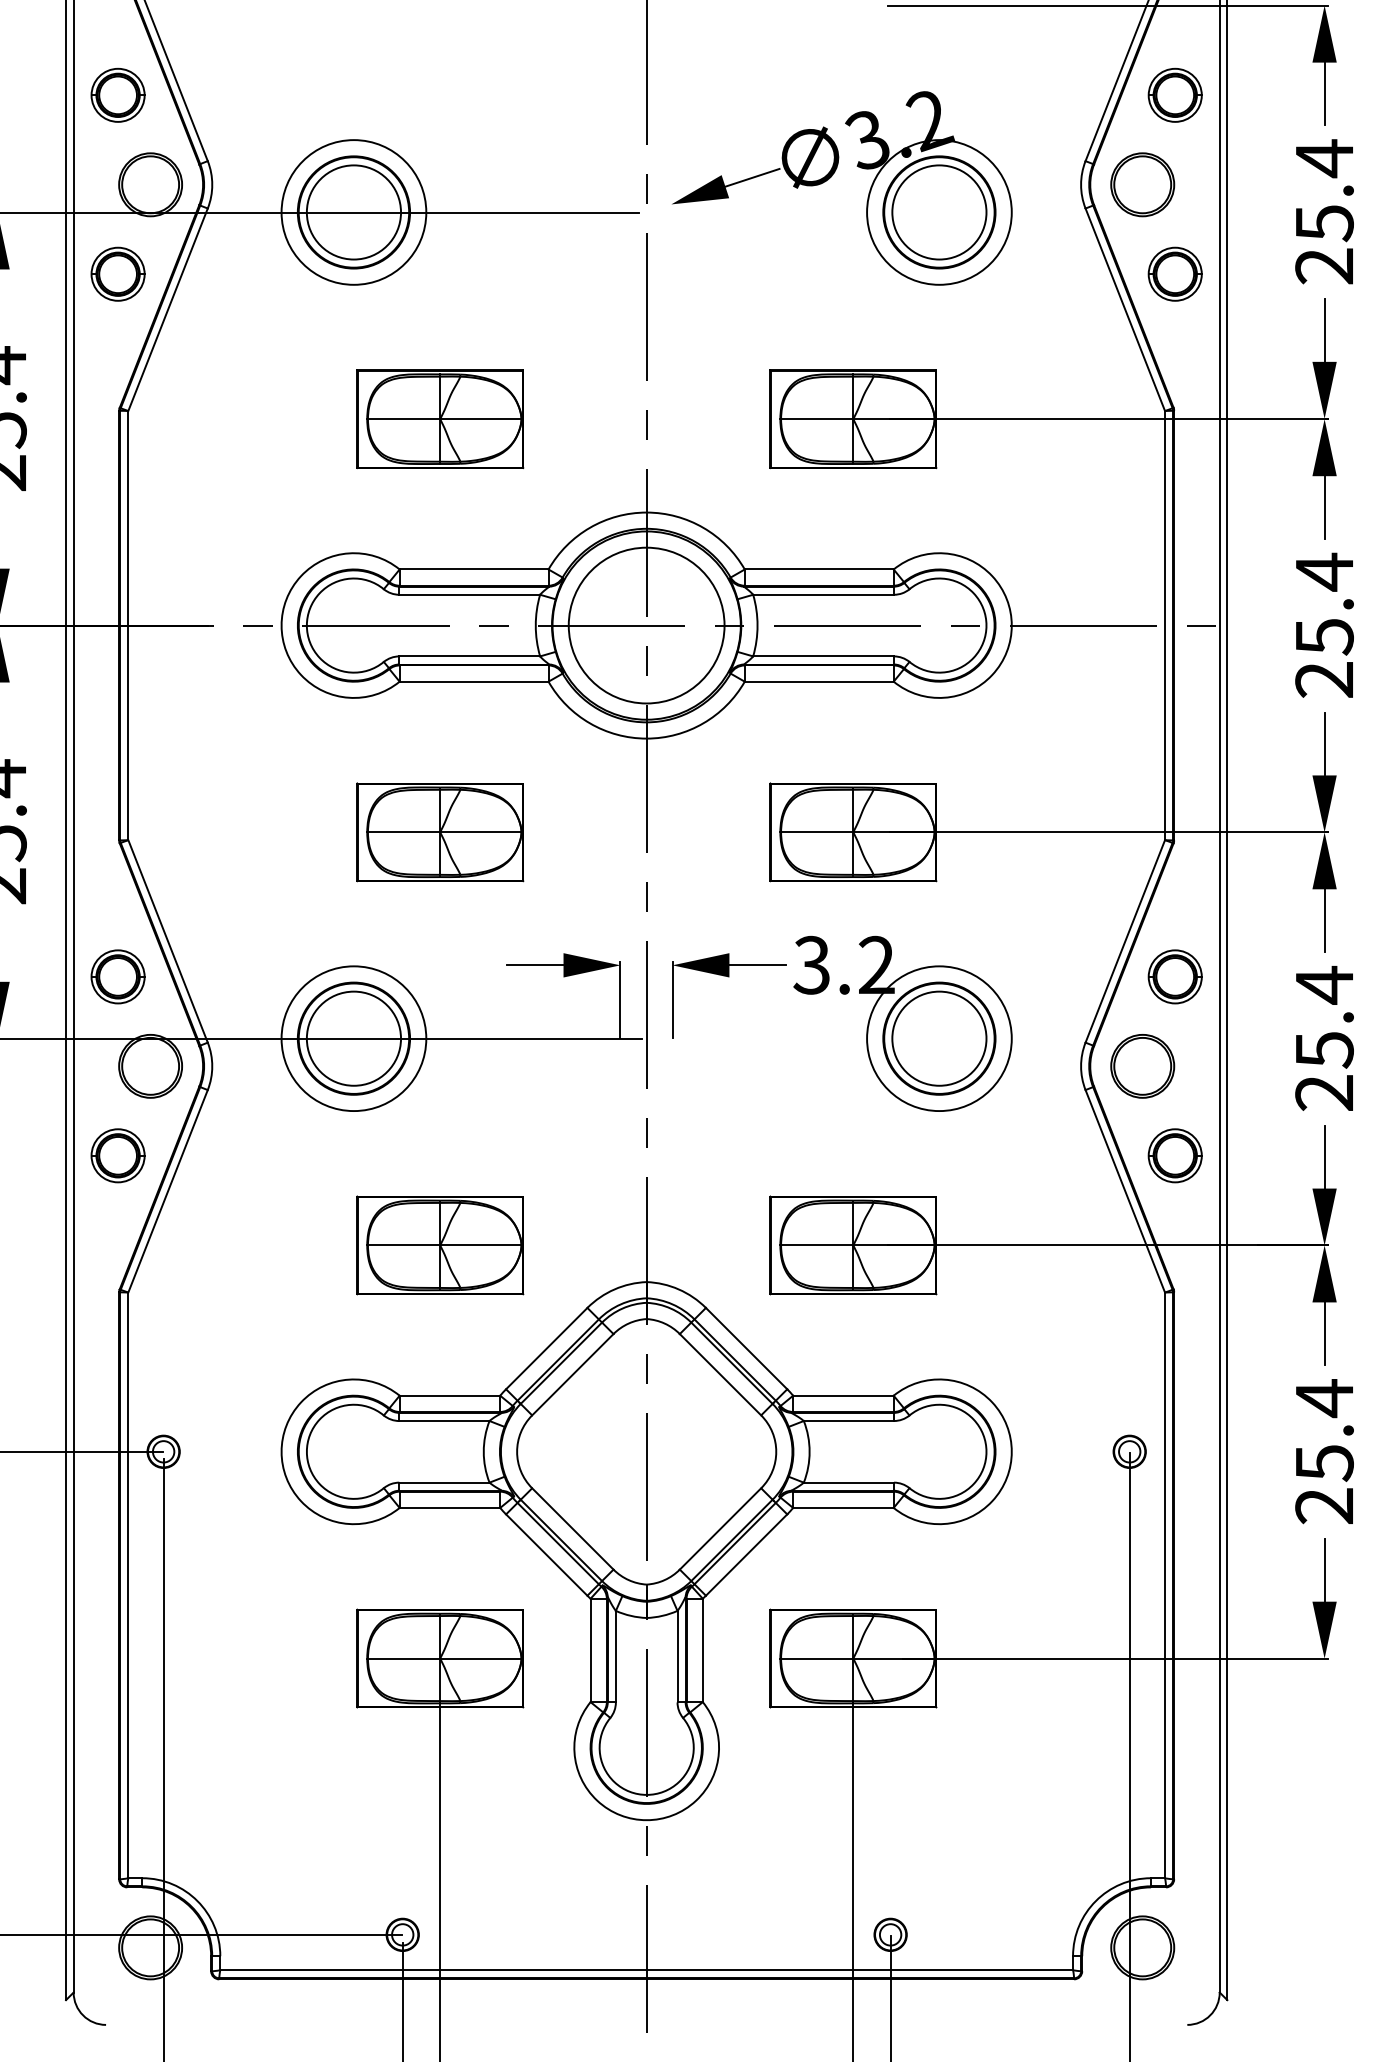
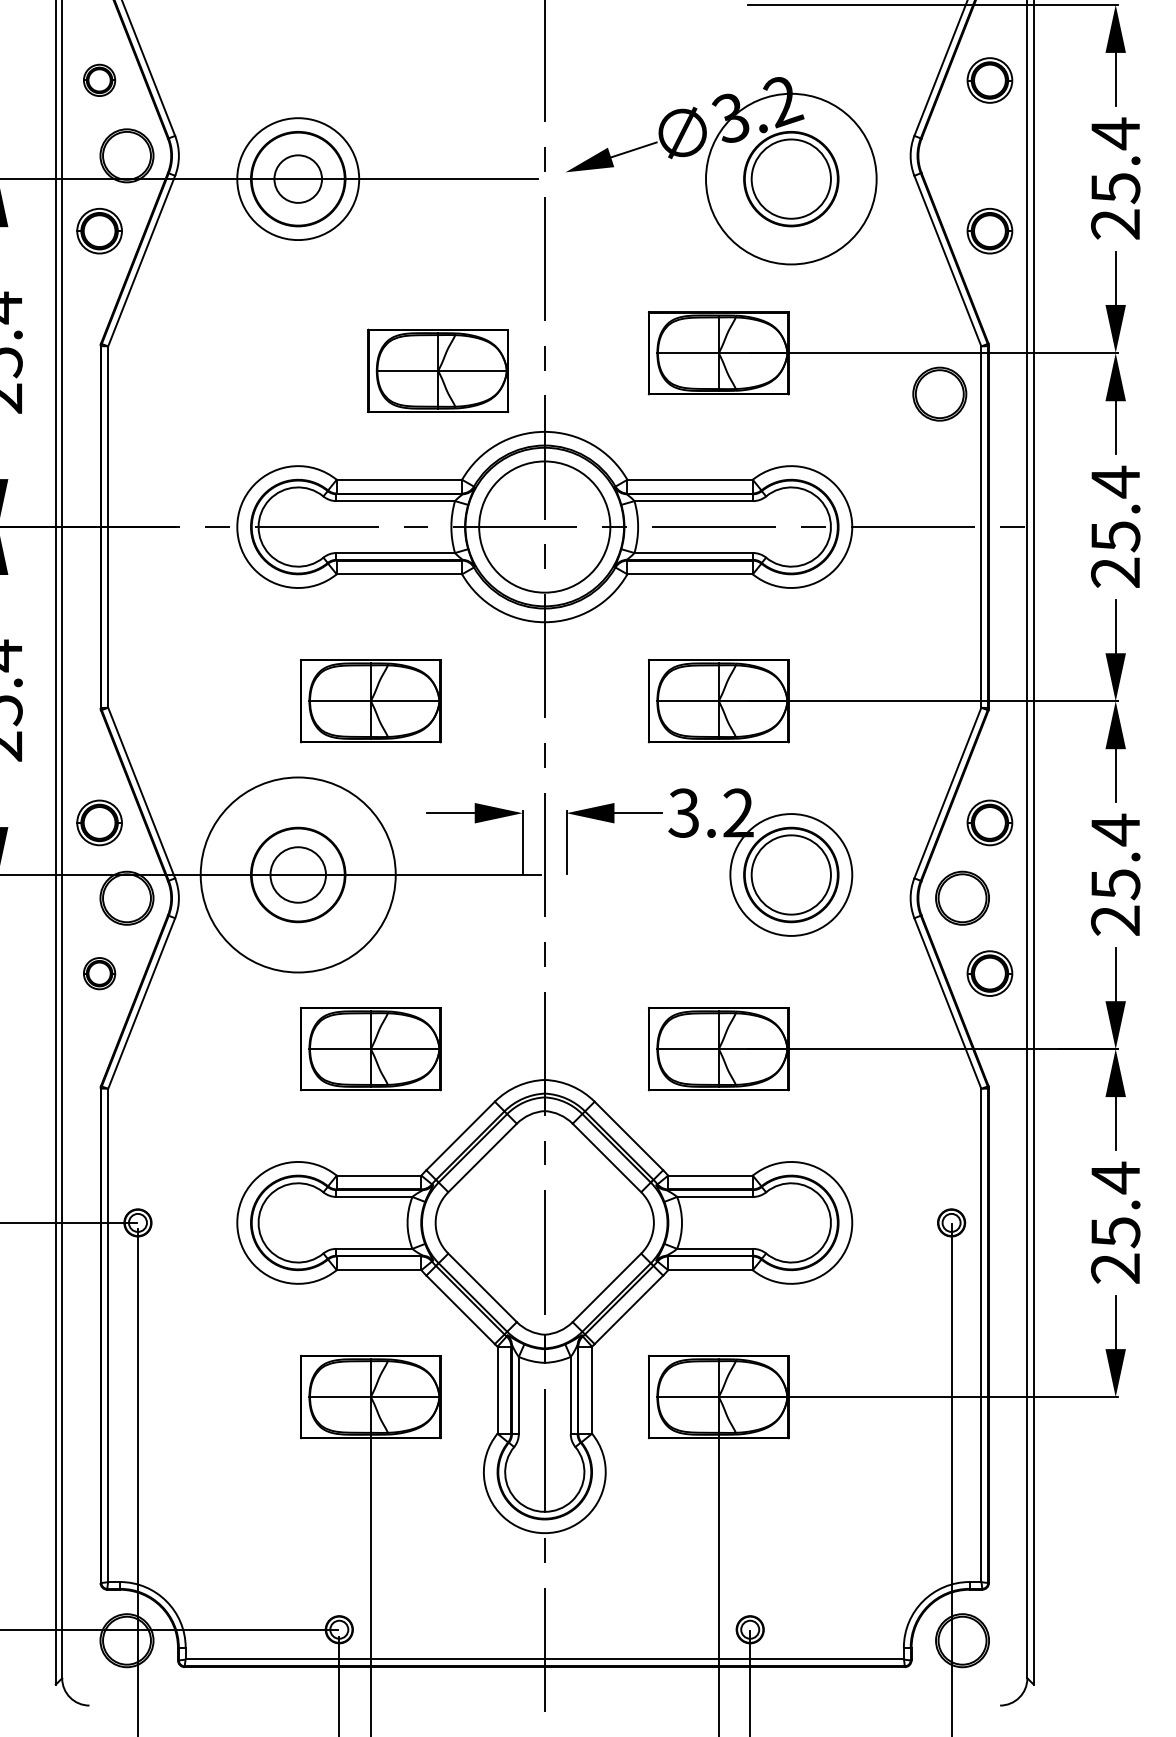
part: (117, 94) -> (99, 79), size x0.7
part: (1142, 184) -> (939, 393), moved
circle: (353, 212) -> (297, 179), size x0.6
circle: (939, 212) -> (791, 179), size x1.4
part: (440, 418) -> (438, 370), moved
circle: (353, 1038) -> (297, 874), size x0.7
circle: (353, 1038) -> (297, 874), size x1.6
part: (117, 1155) -> (99, 973), size x0.7

